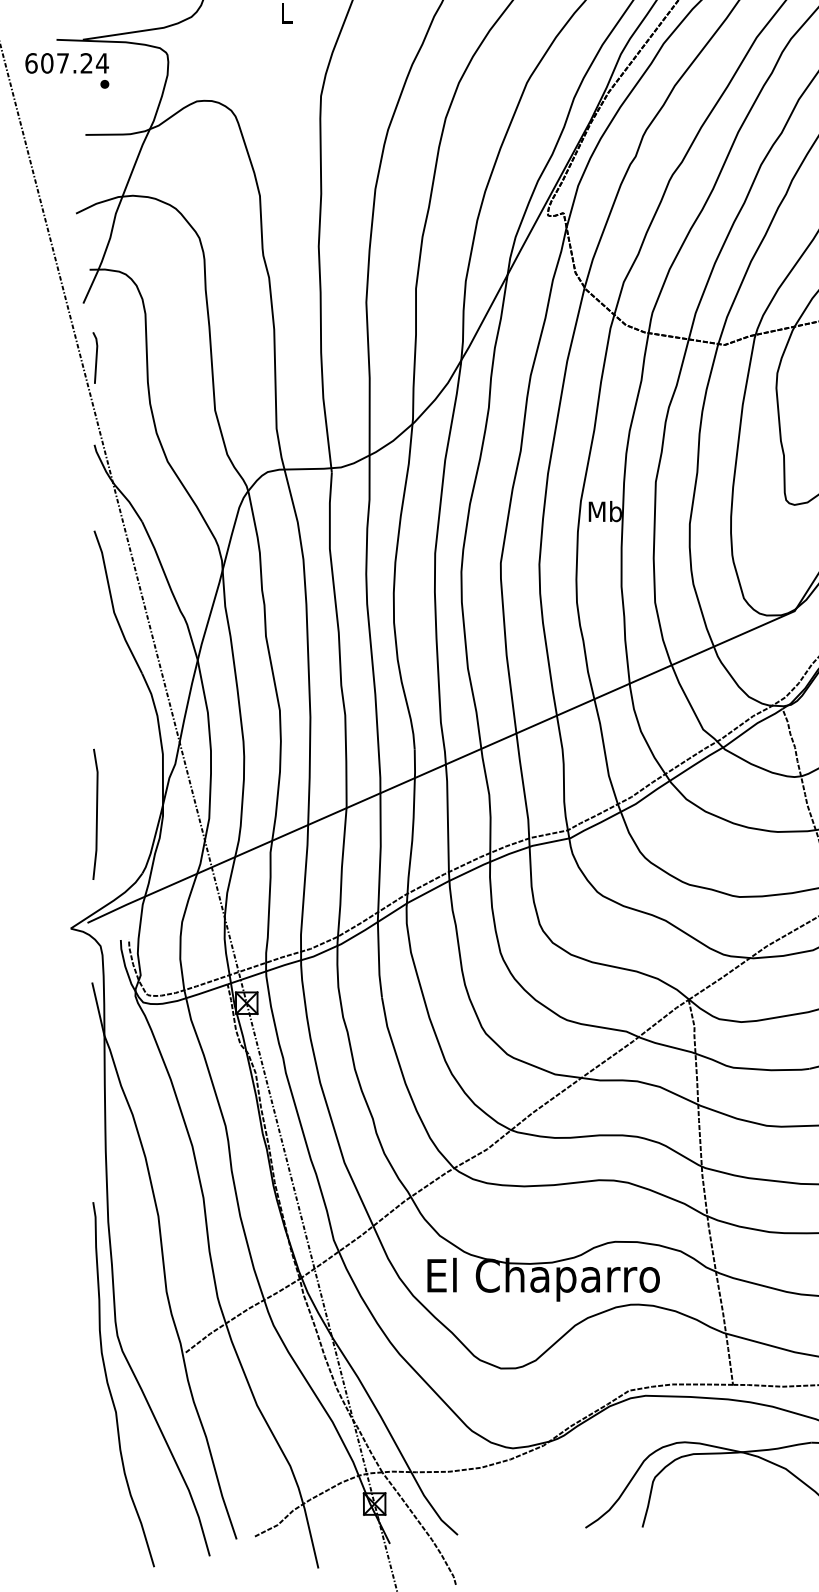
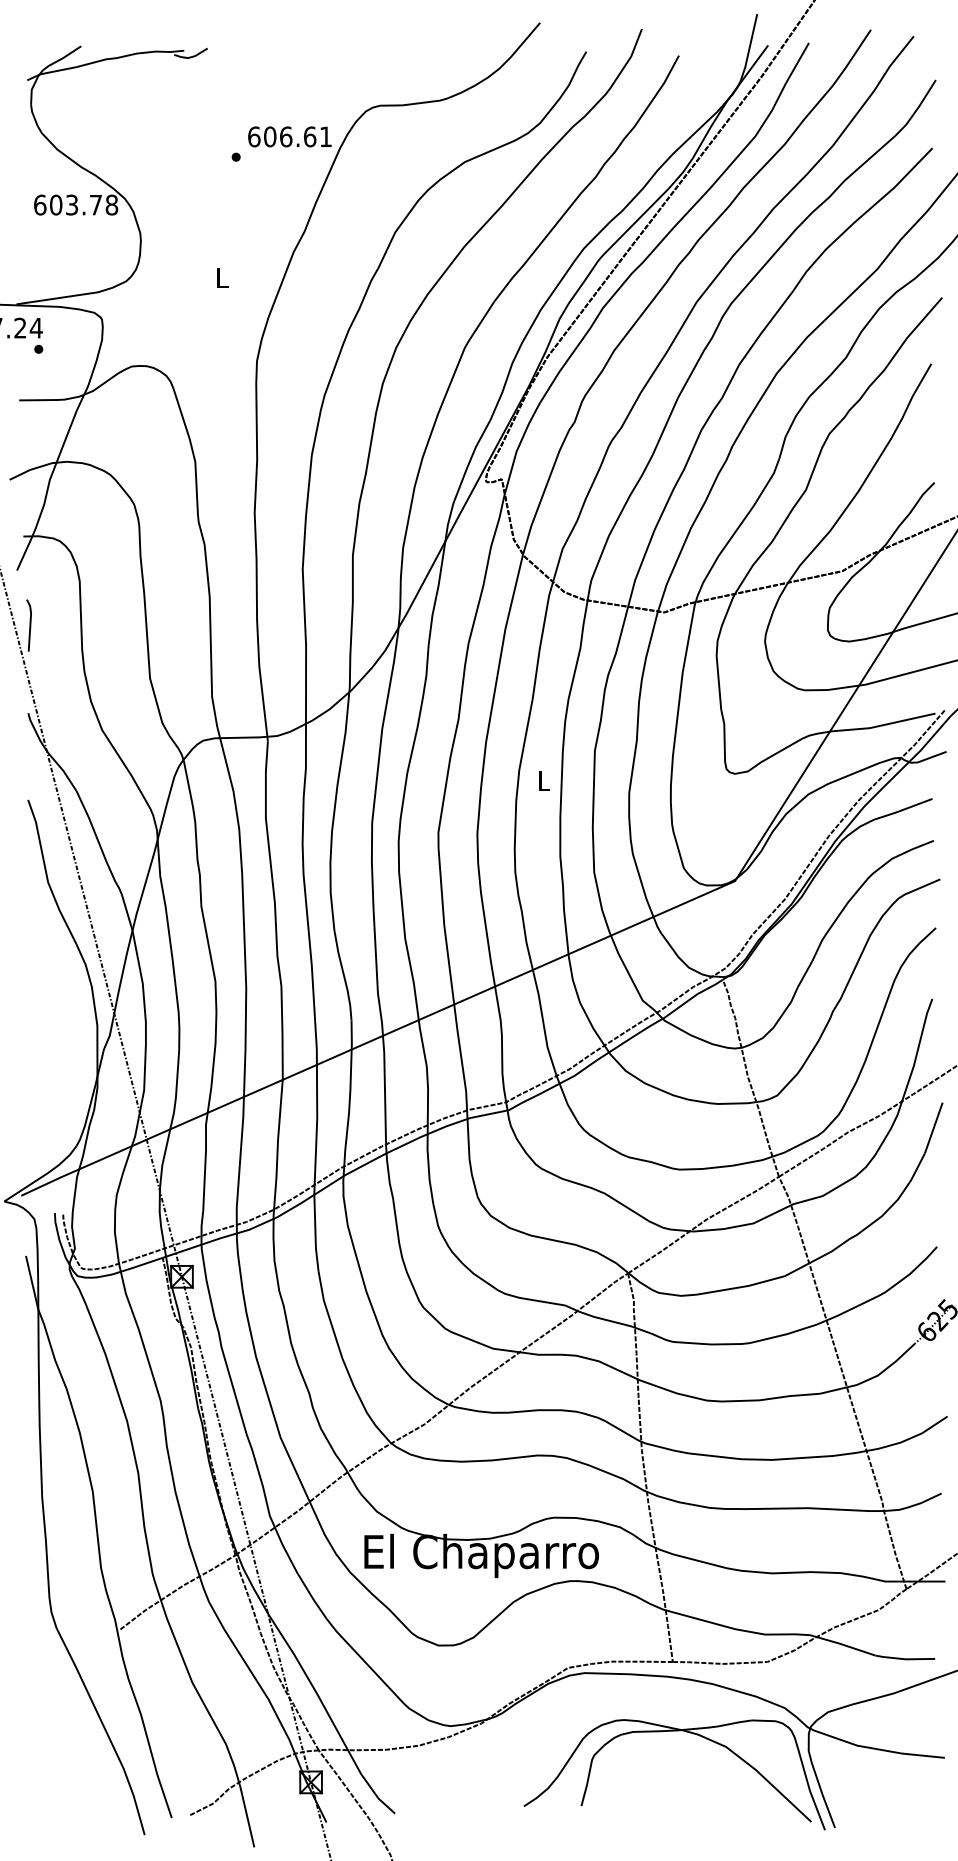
text: (604, 511) -> (543, 780), Mb -> L
line: (95, 814) -> (29, 1086), removed
curve: (110, 1389) -> (44, 1666), removed

